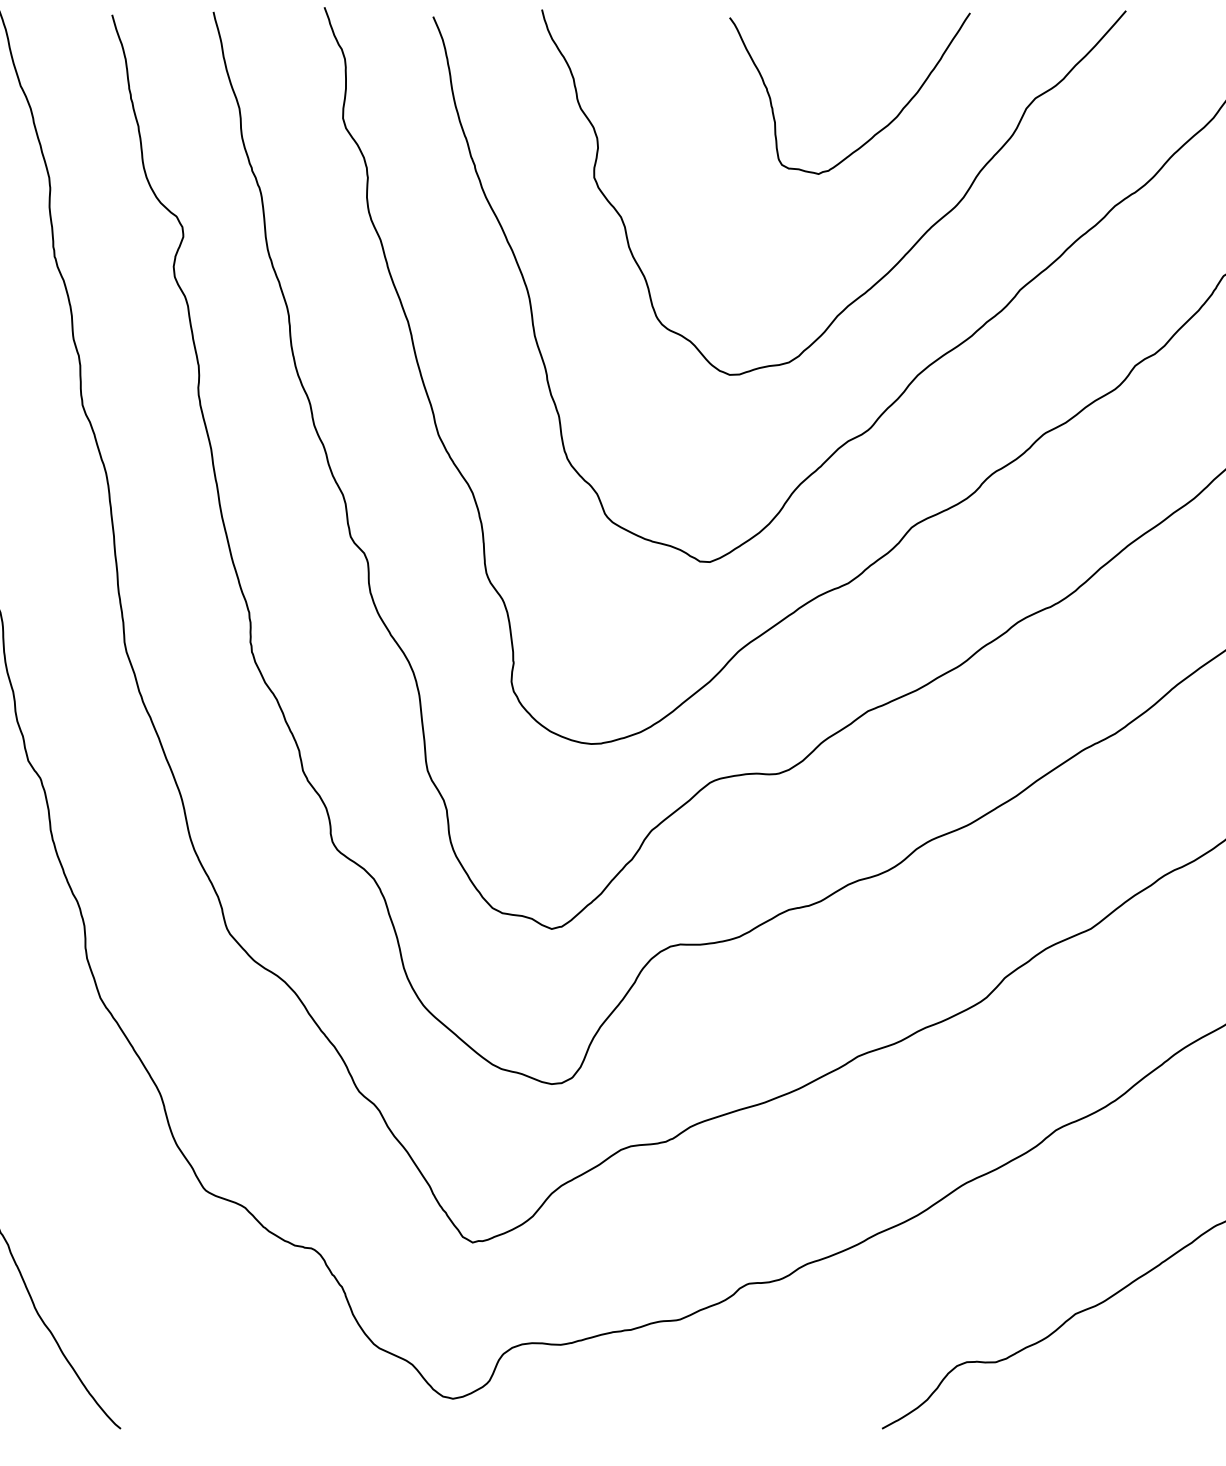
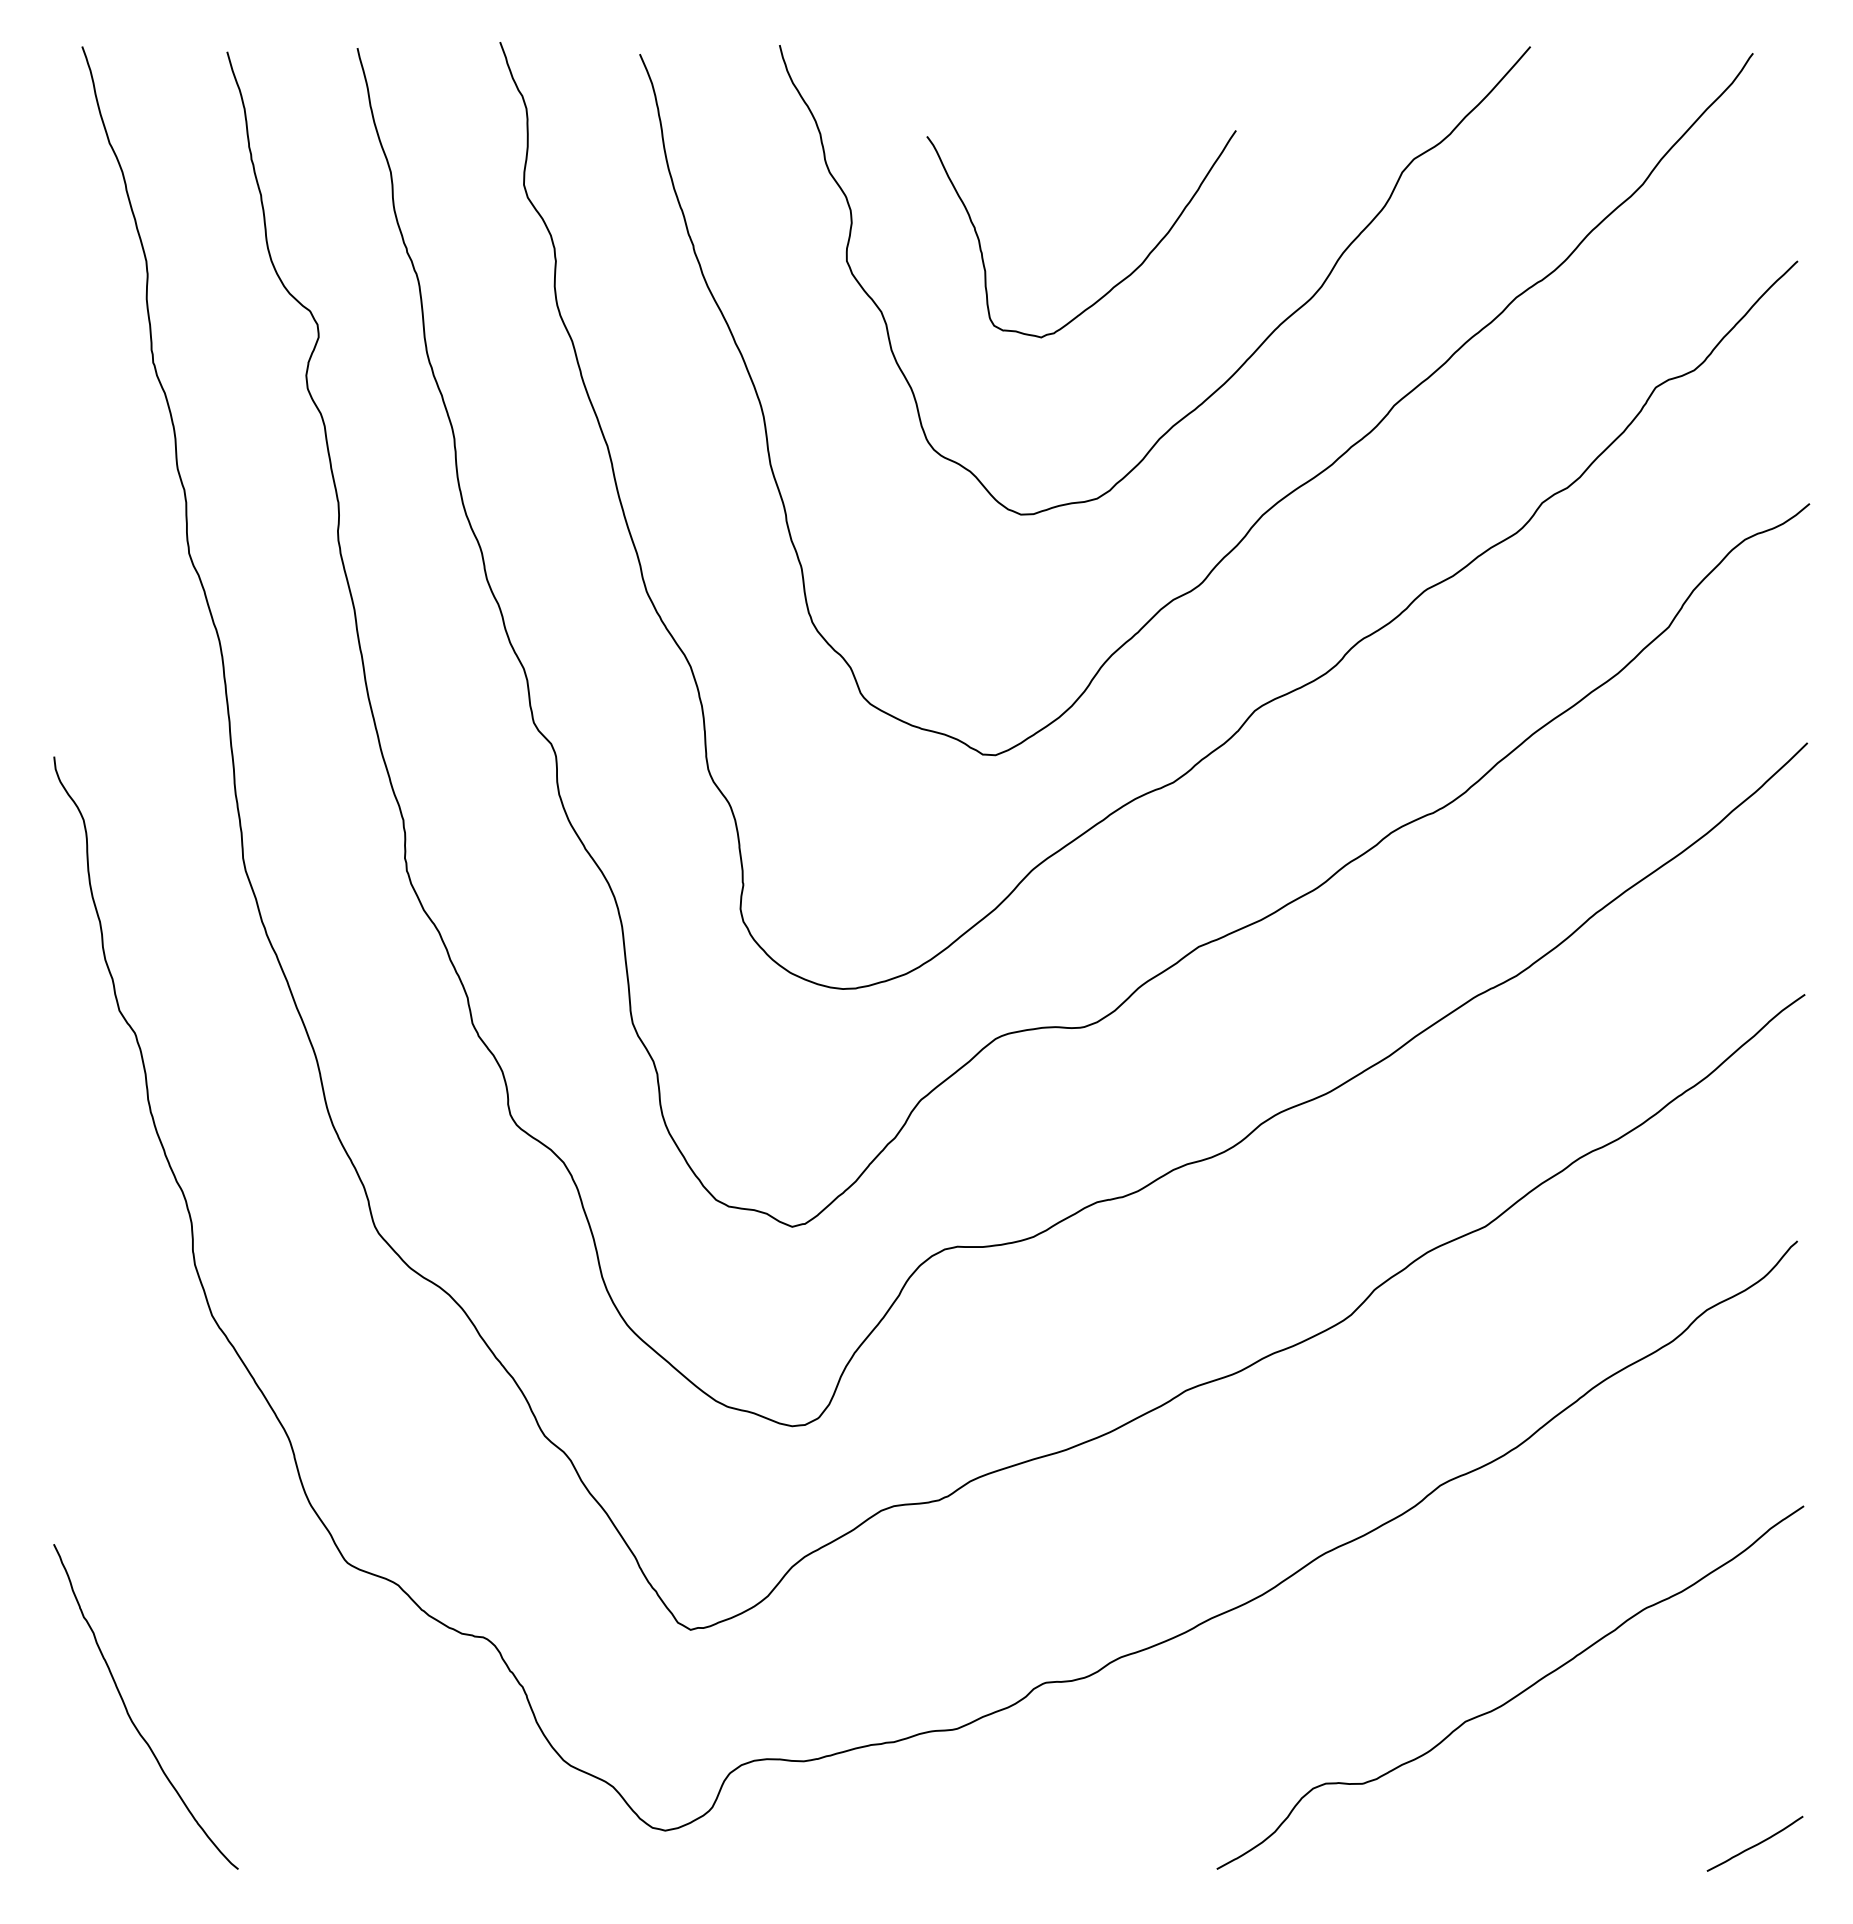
curve: (879, 130) -> (1119, 281), moved

